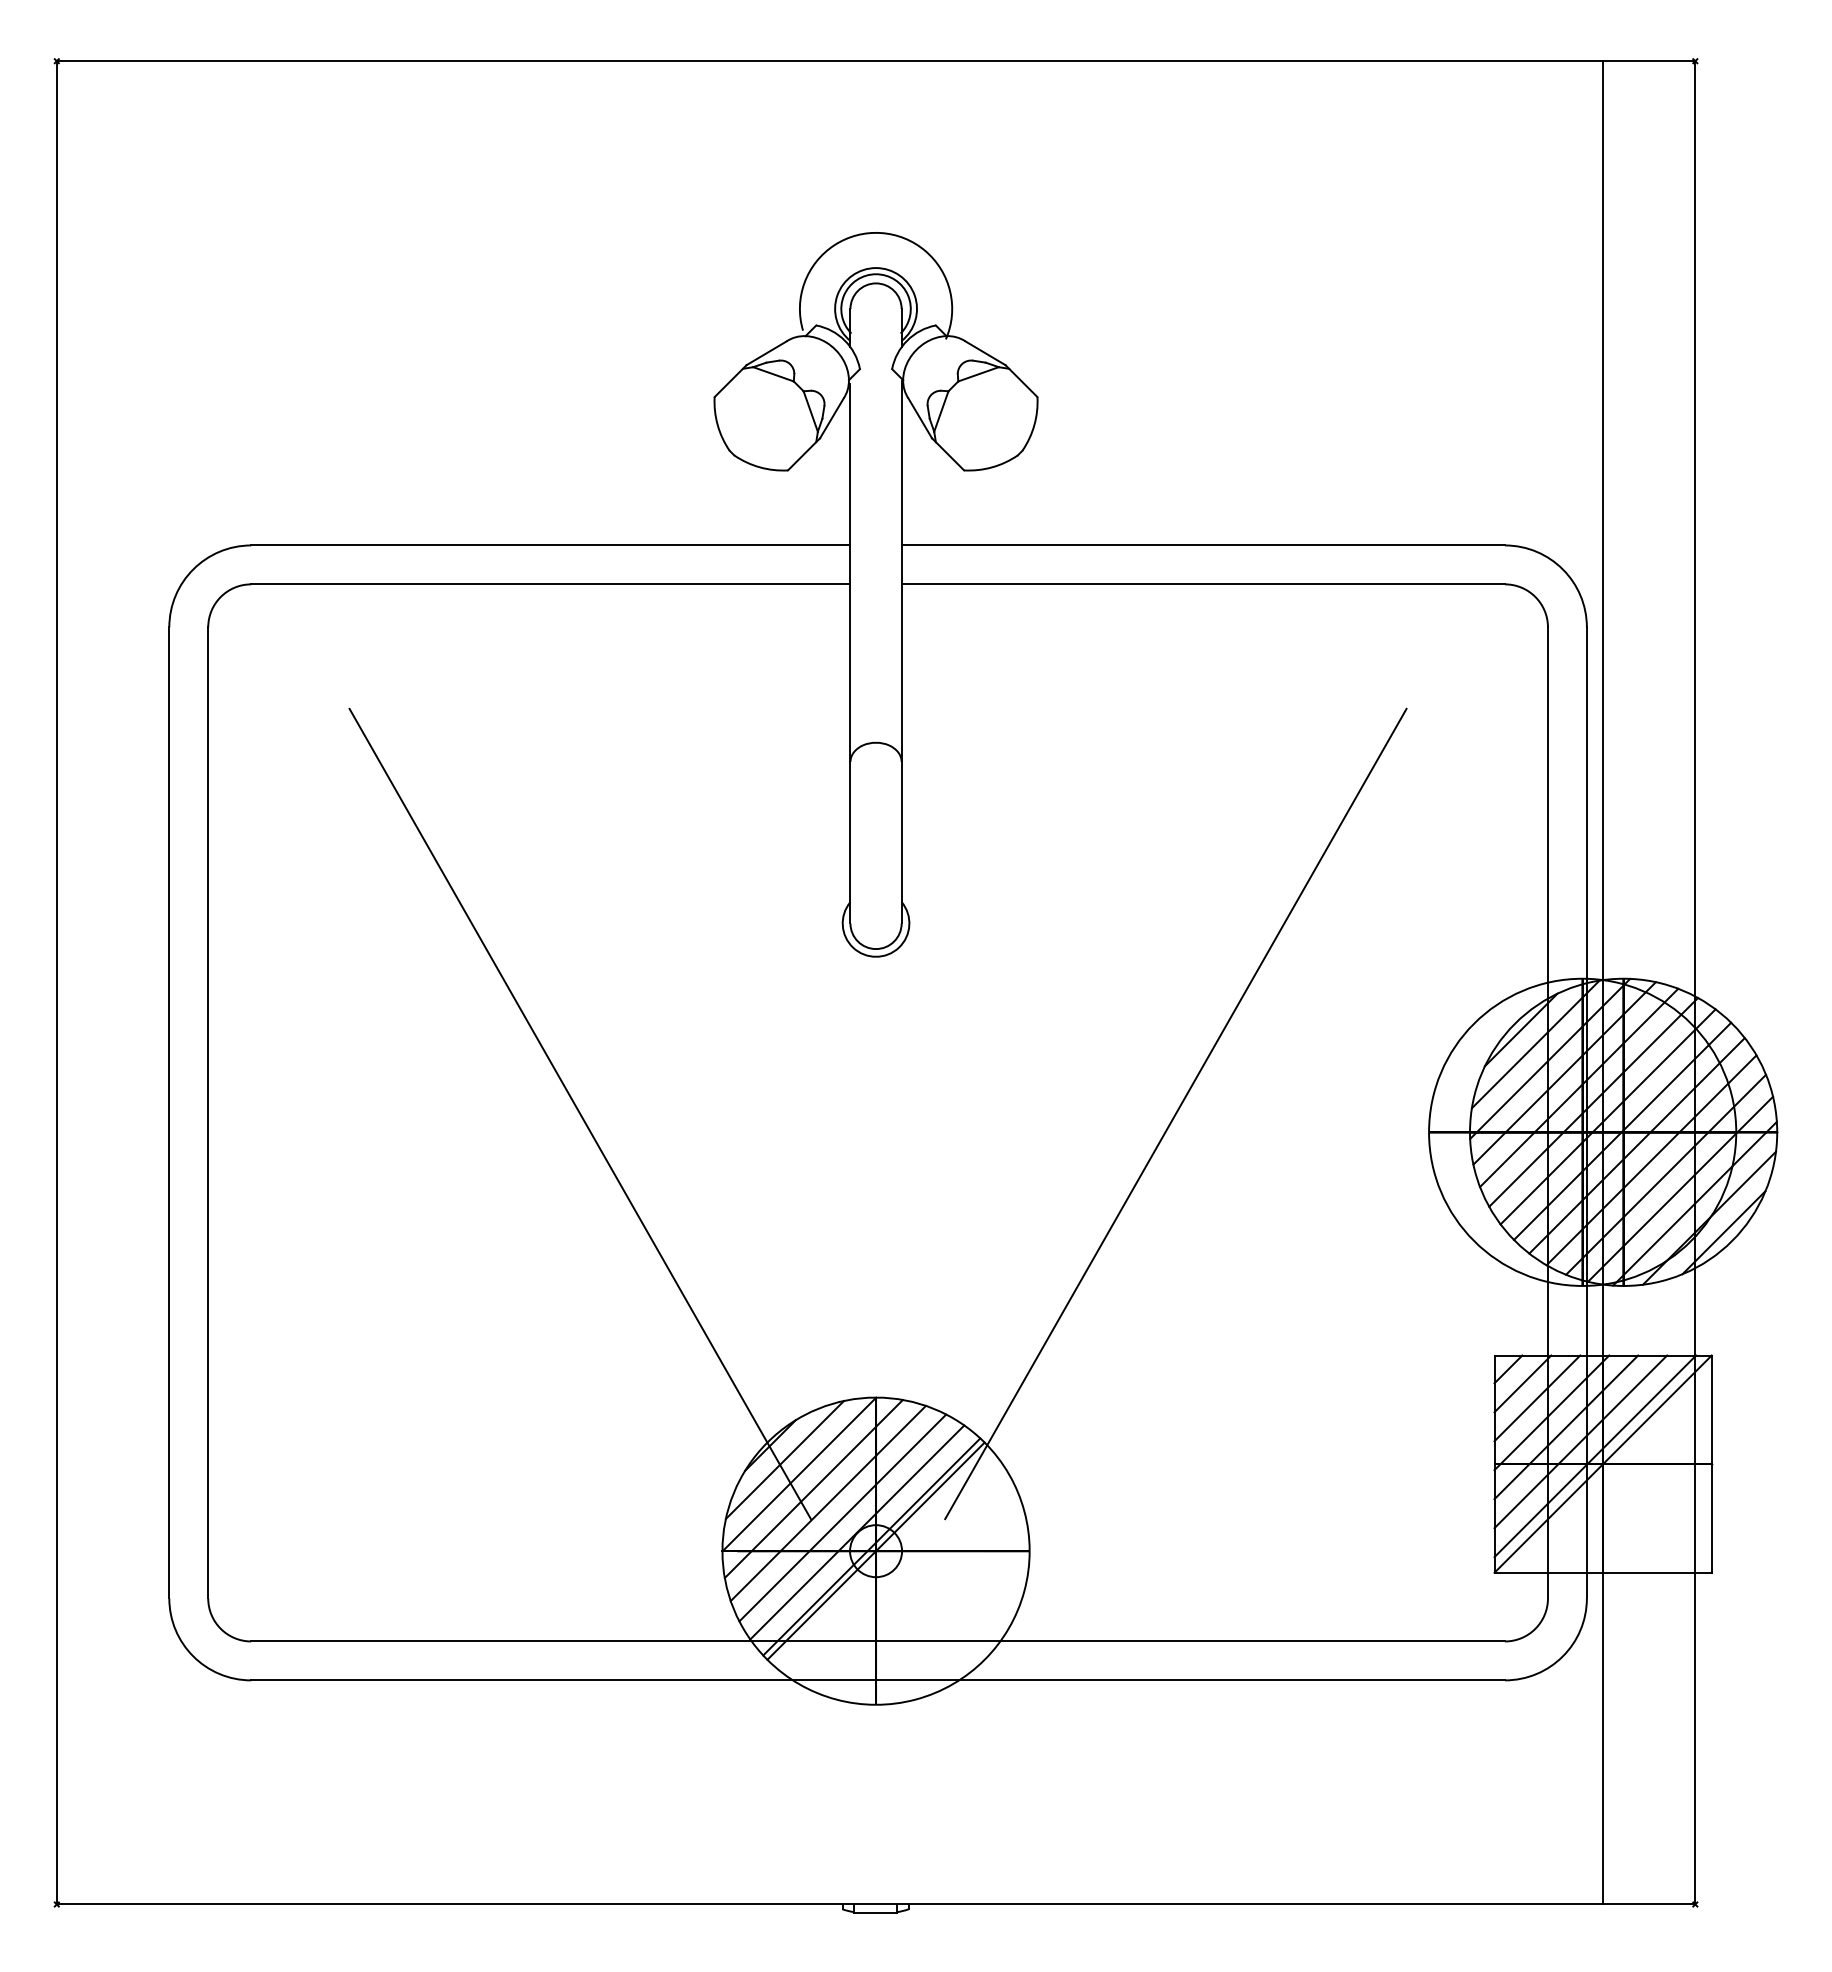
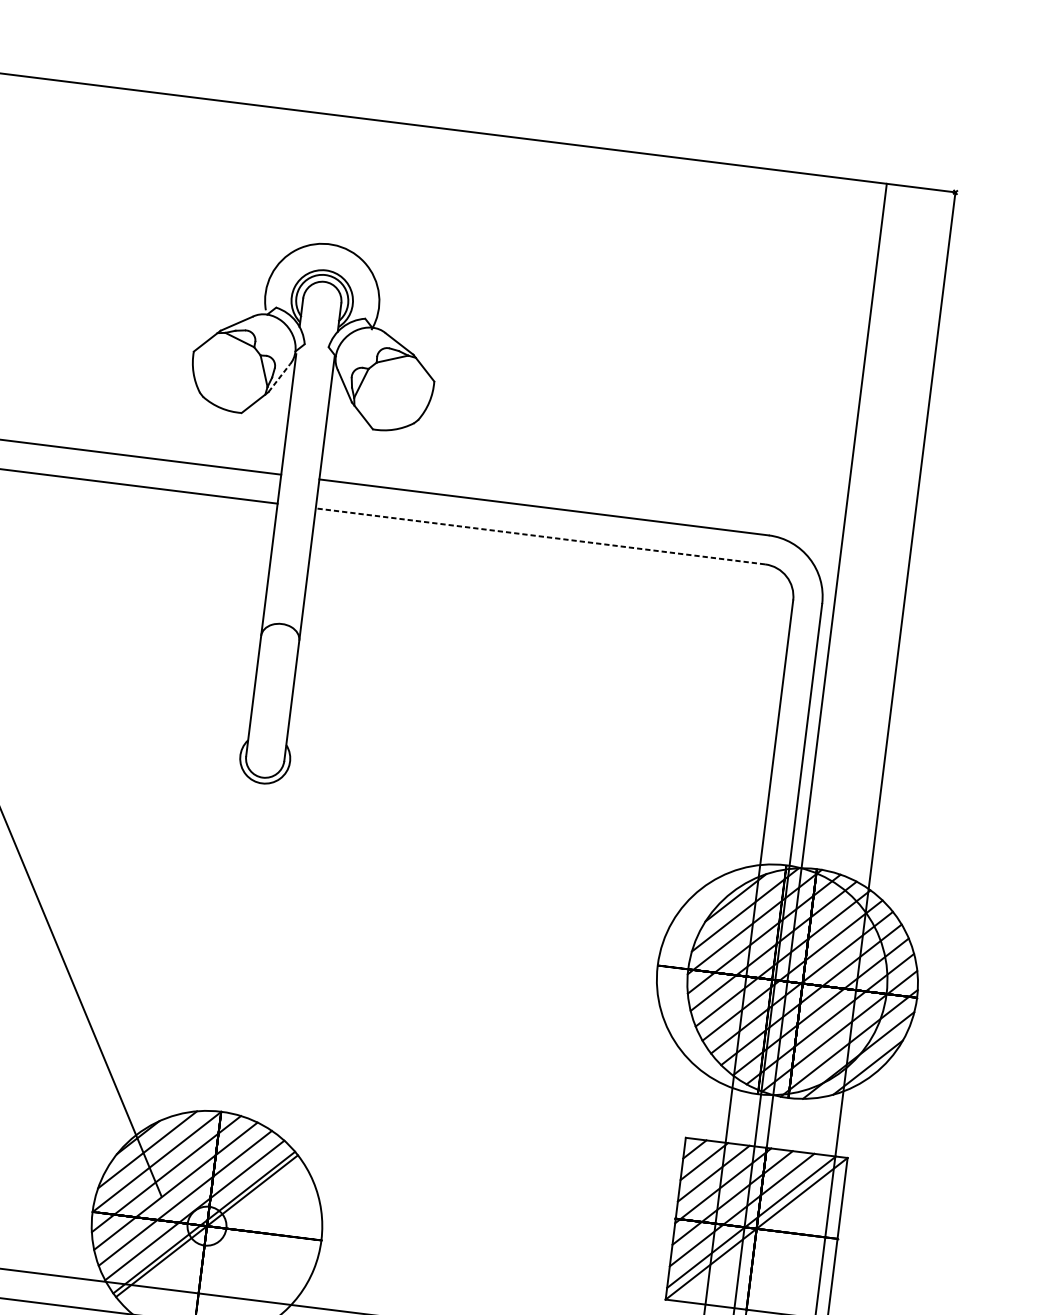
line: (832, 417) -> (279, 377), solid -> dashed
line: (1203, 584) -> (540, 536), solid -> dashed
line: (1175, 1113) -> (470, 927), removed

